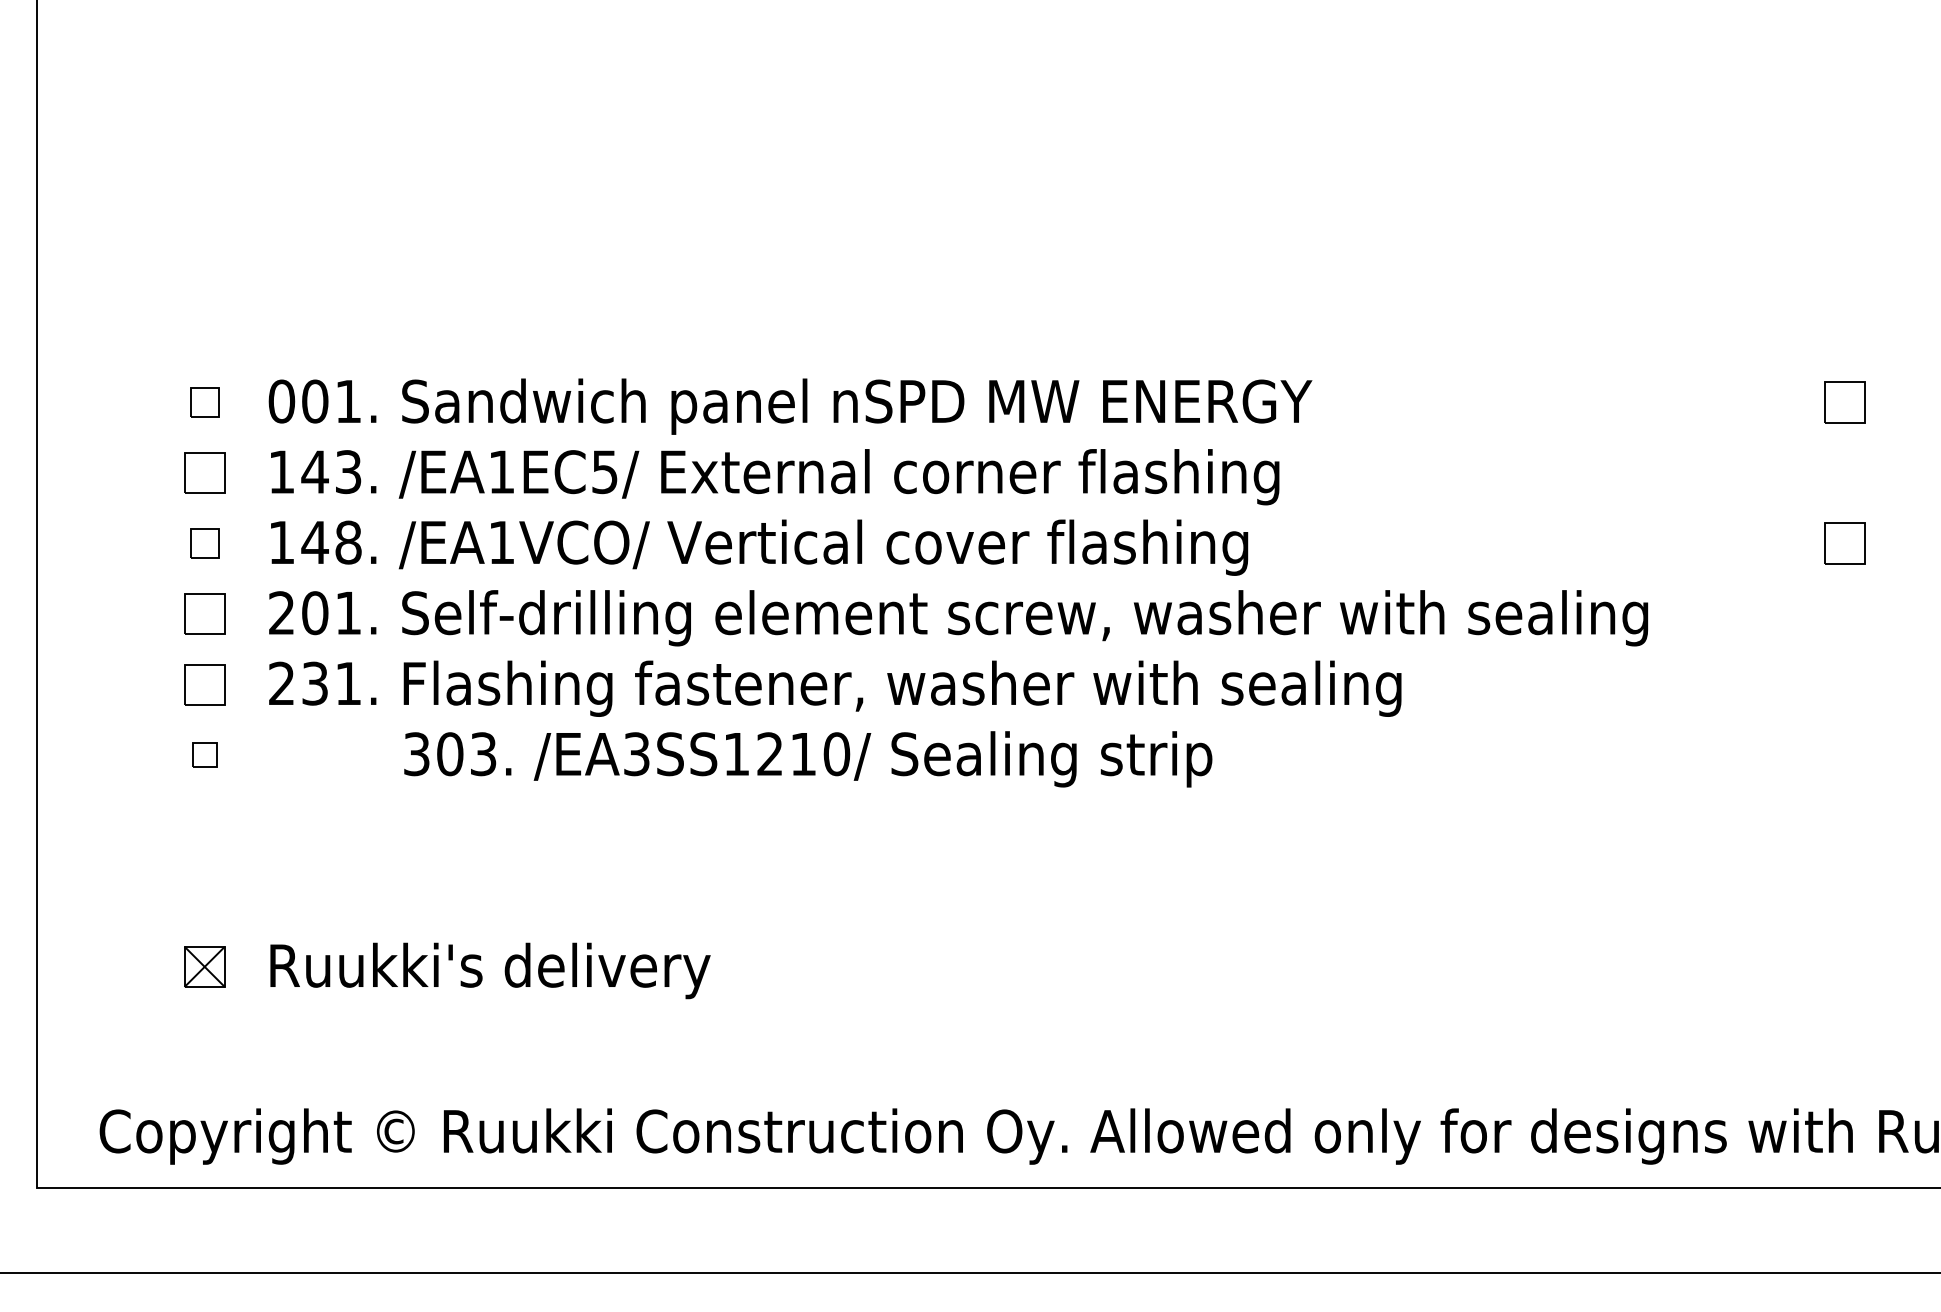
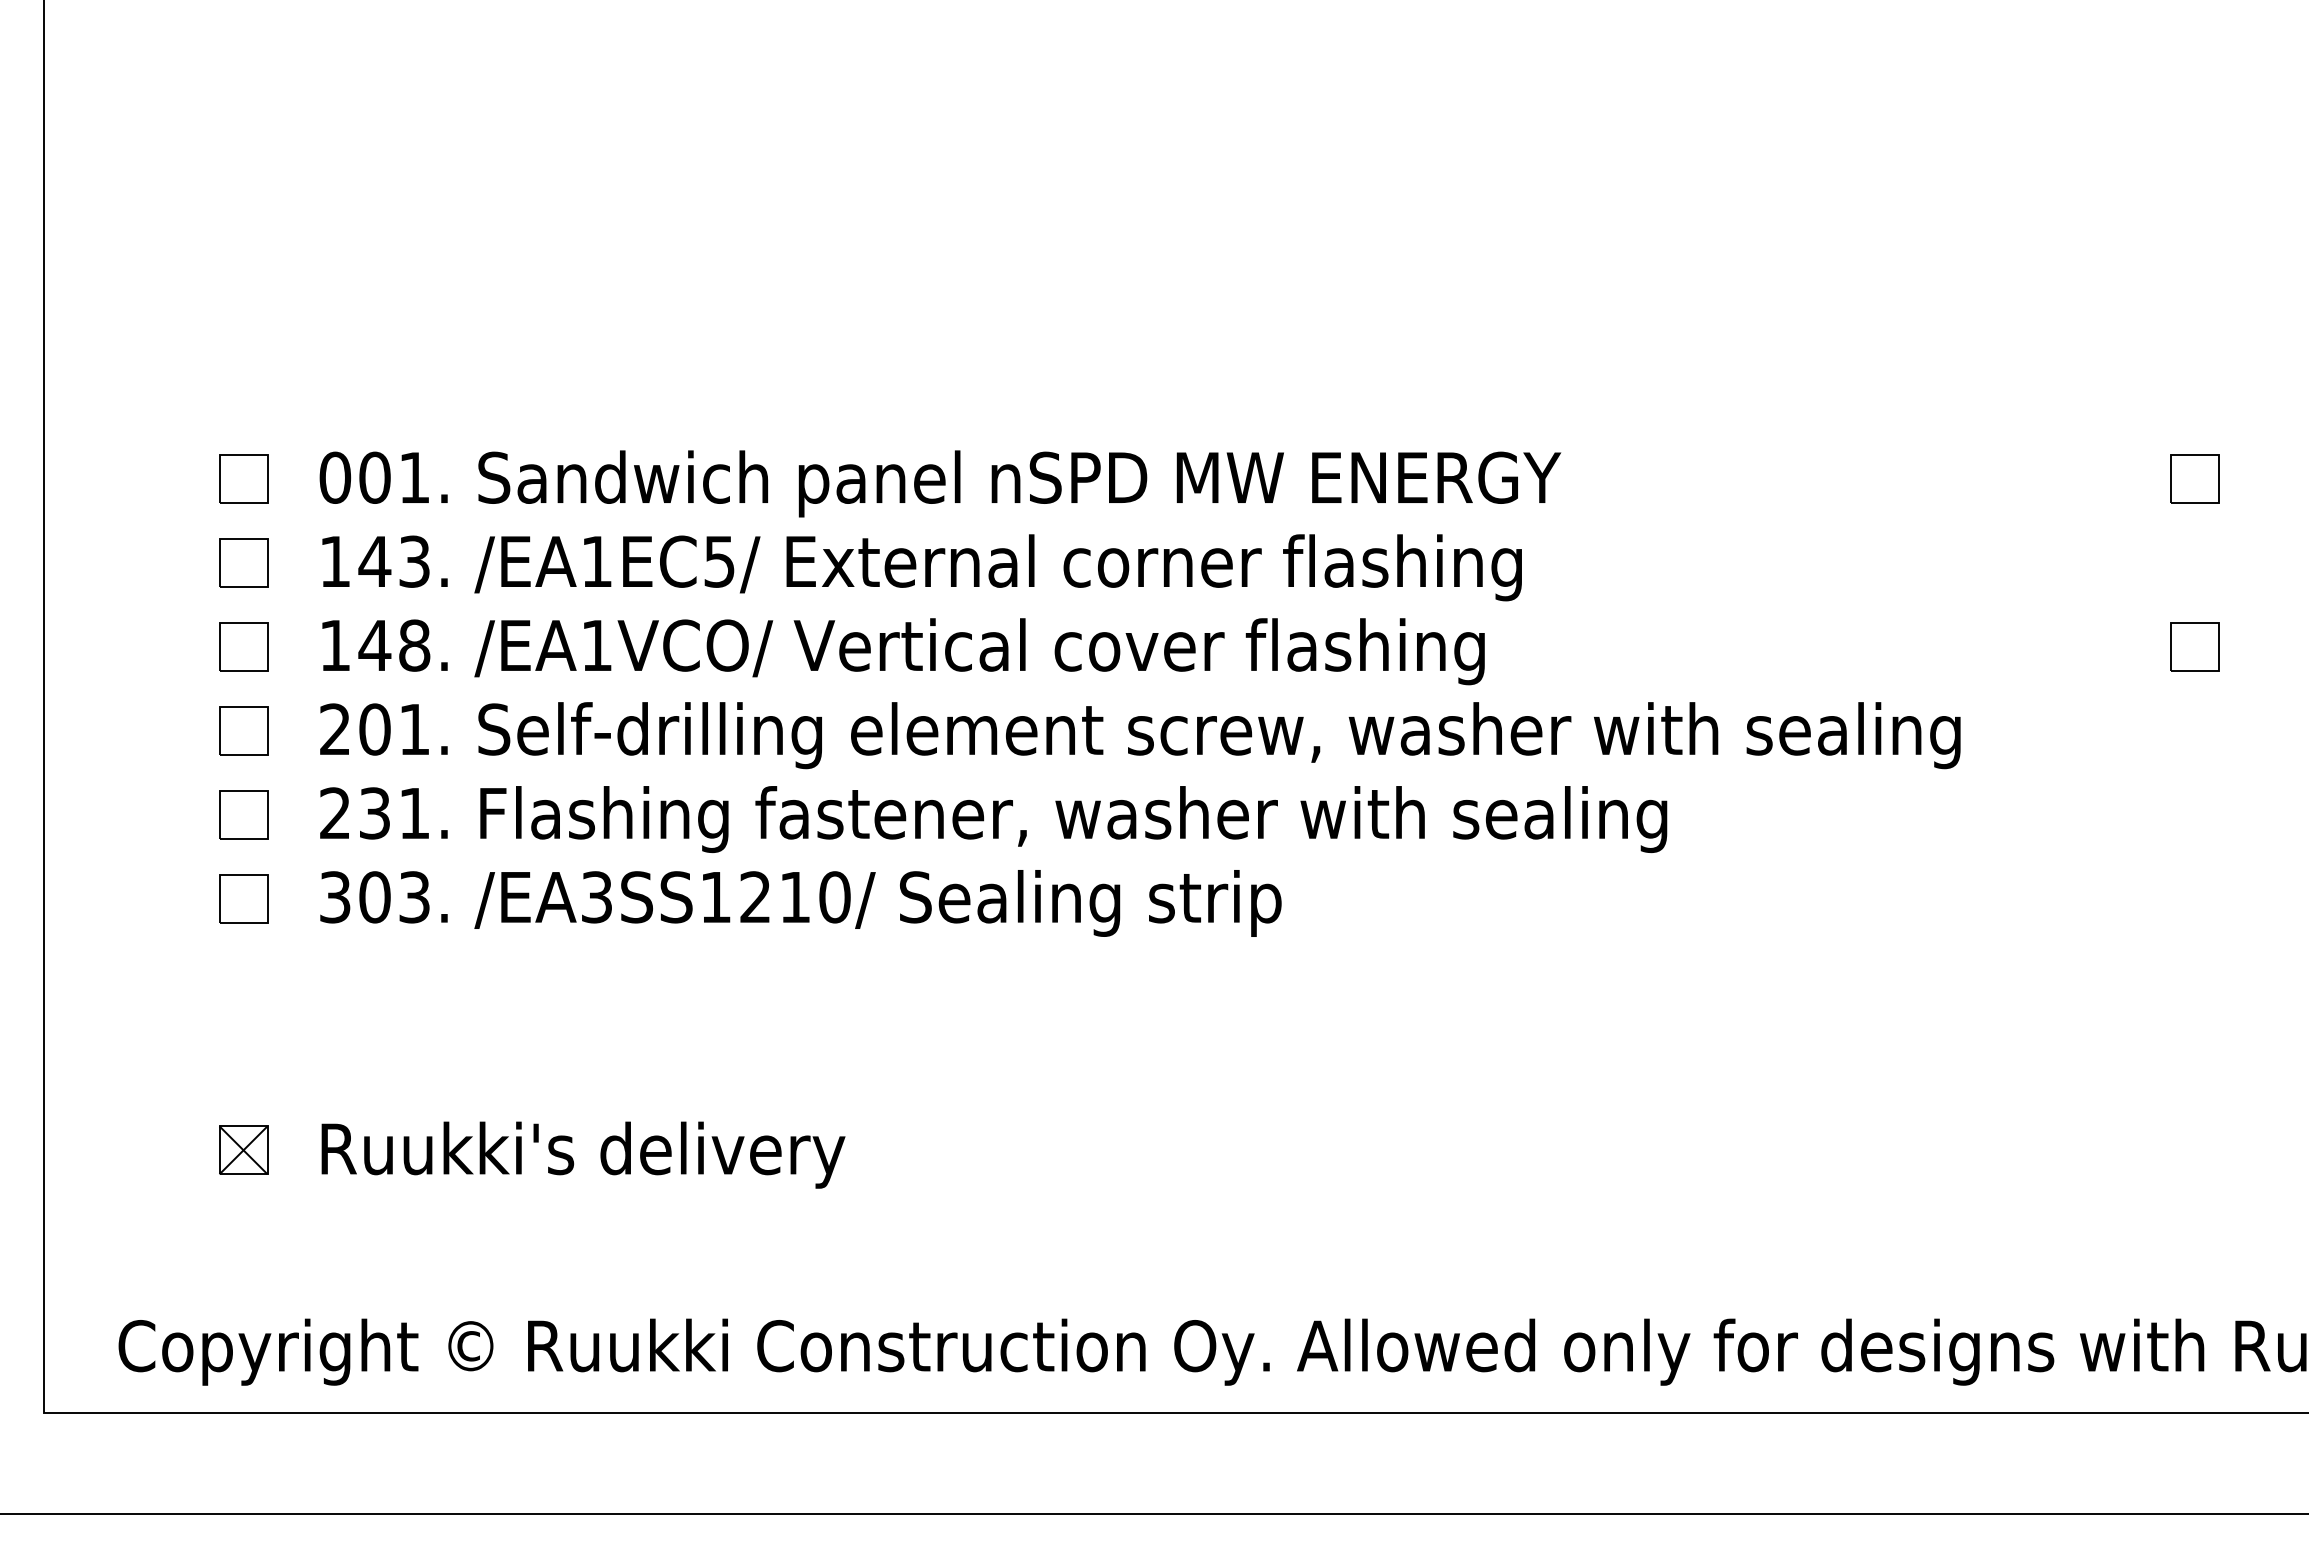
part: (204, 402) -> (243, 478), size x1.43
part: (204, 543) -> (243, 646), size x1.43
part: (204, 754) -> (243, 897), size x1.67
text: (808, 759) -> (801, 903), moved

